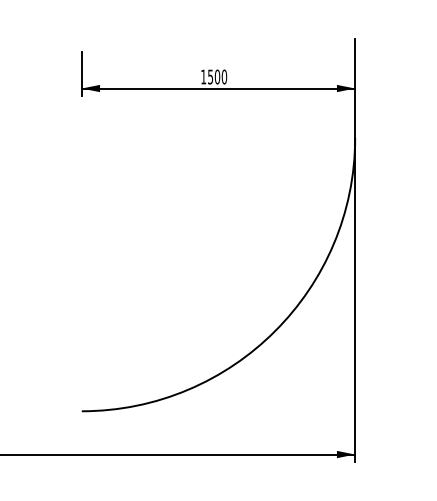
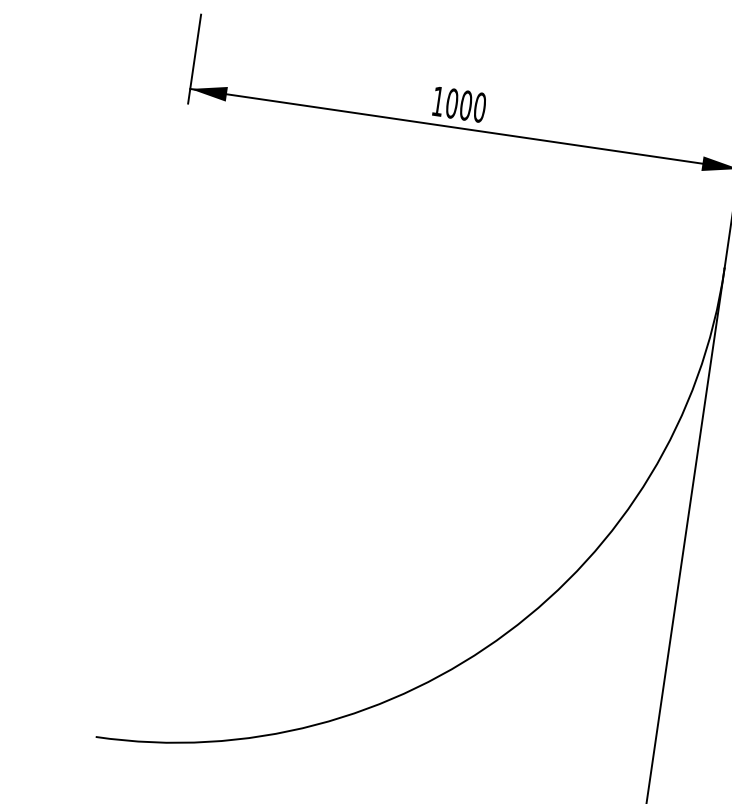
text: (210, 76) -> (452, 102), 1500 -> 1000

